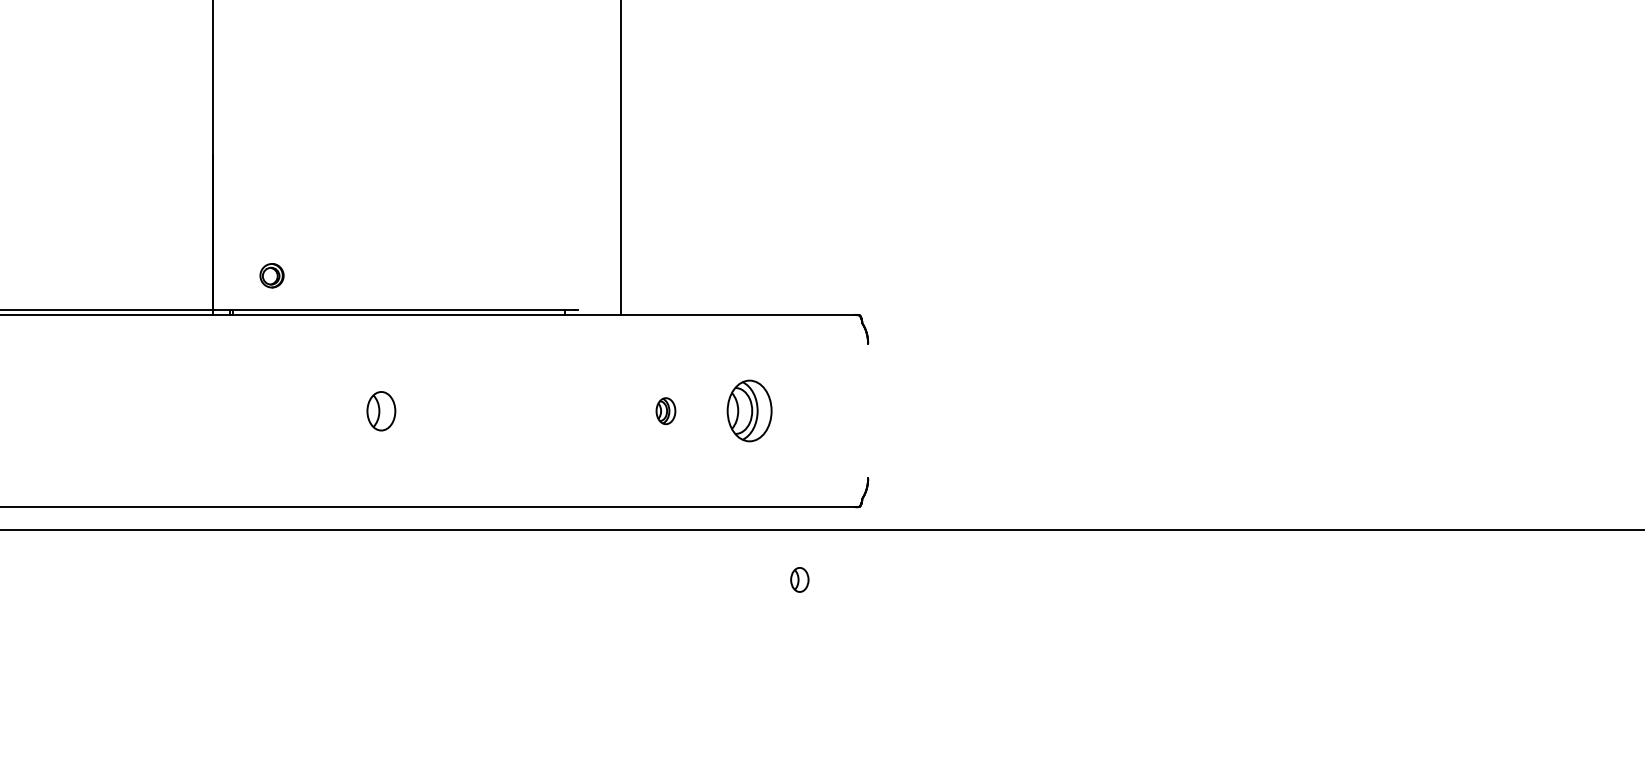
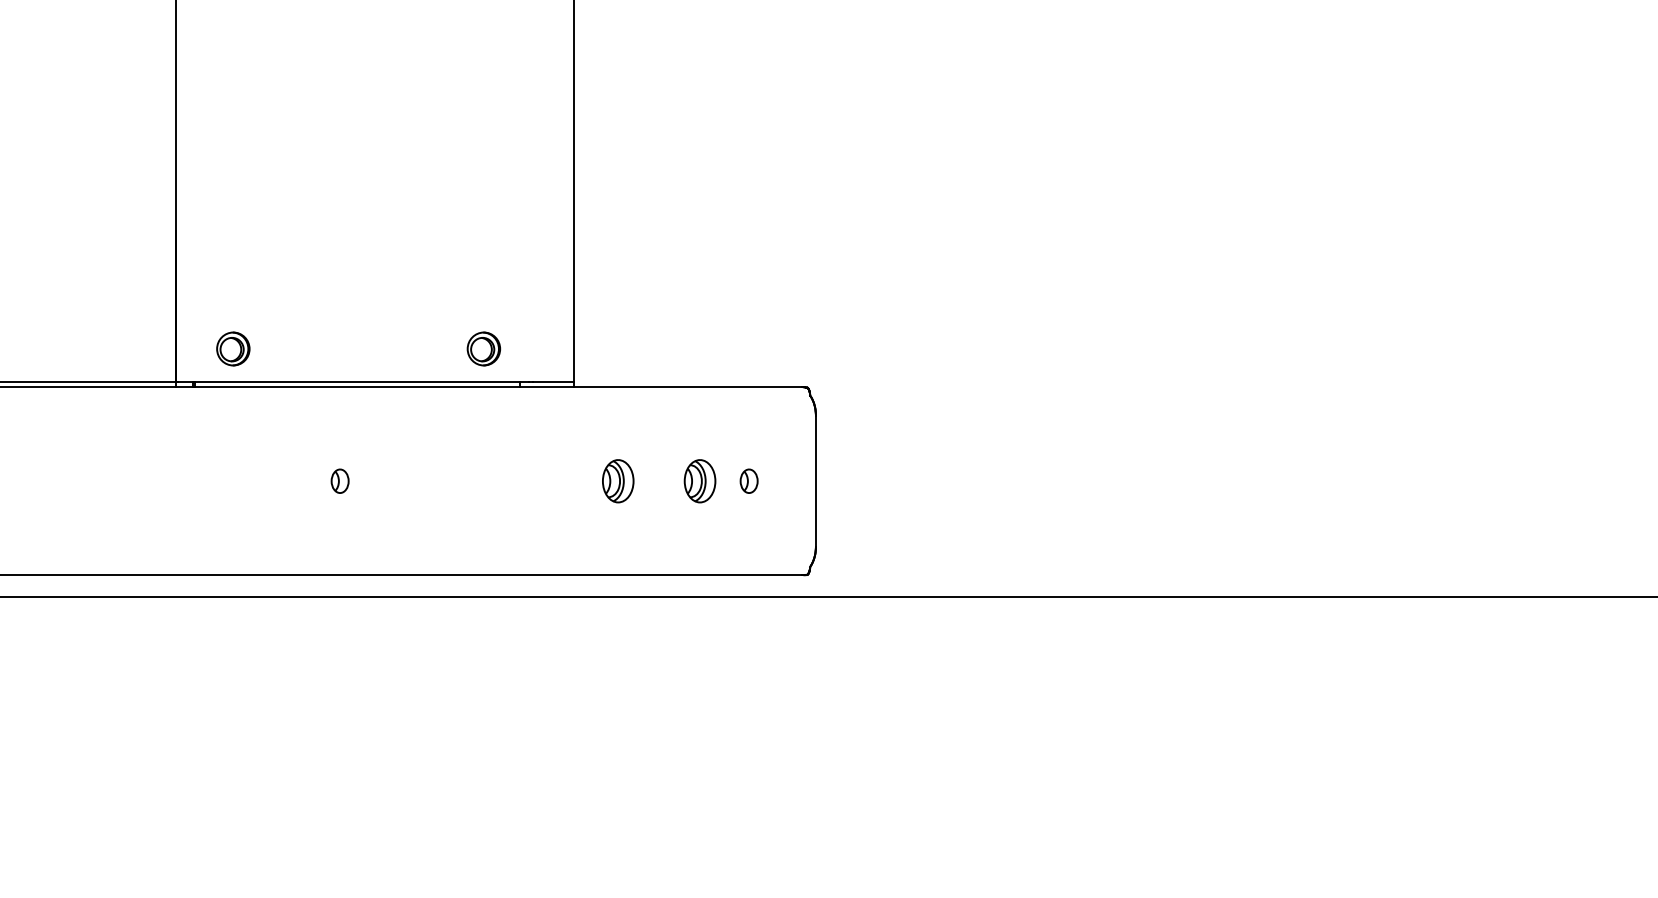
part: (272, 275) -> (233, 348), size x1.43
part: (527, 275) -> (483, 348), added
line: (599, 310) -> (553, 382), added
part: (380, 410) -> (339, 480), size x0.62
line: (867, 410) -> (815, 480), added
part: (666, 411) -> (618, 481), size x1.67
part: (749, 411) -> (699, 481), size x0.71
part: (799, 579) -> (748, 480), moved

